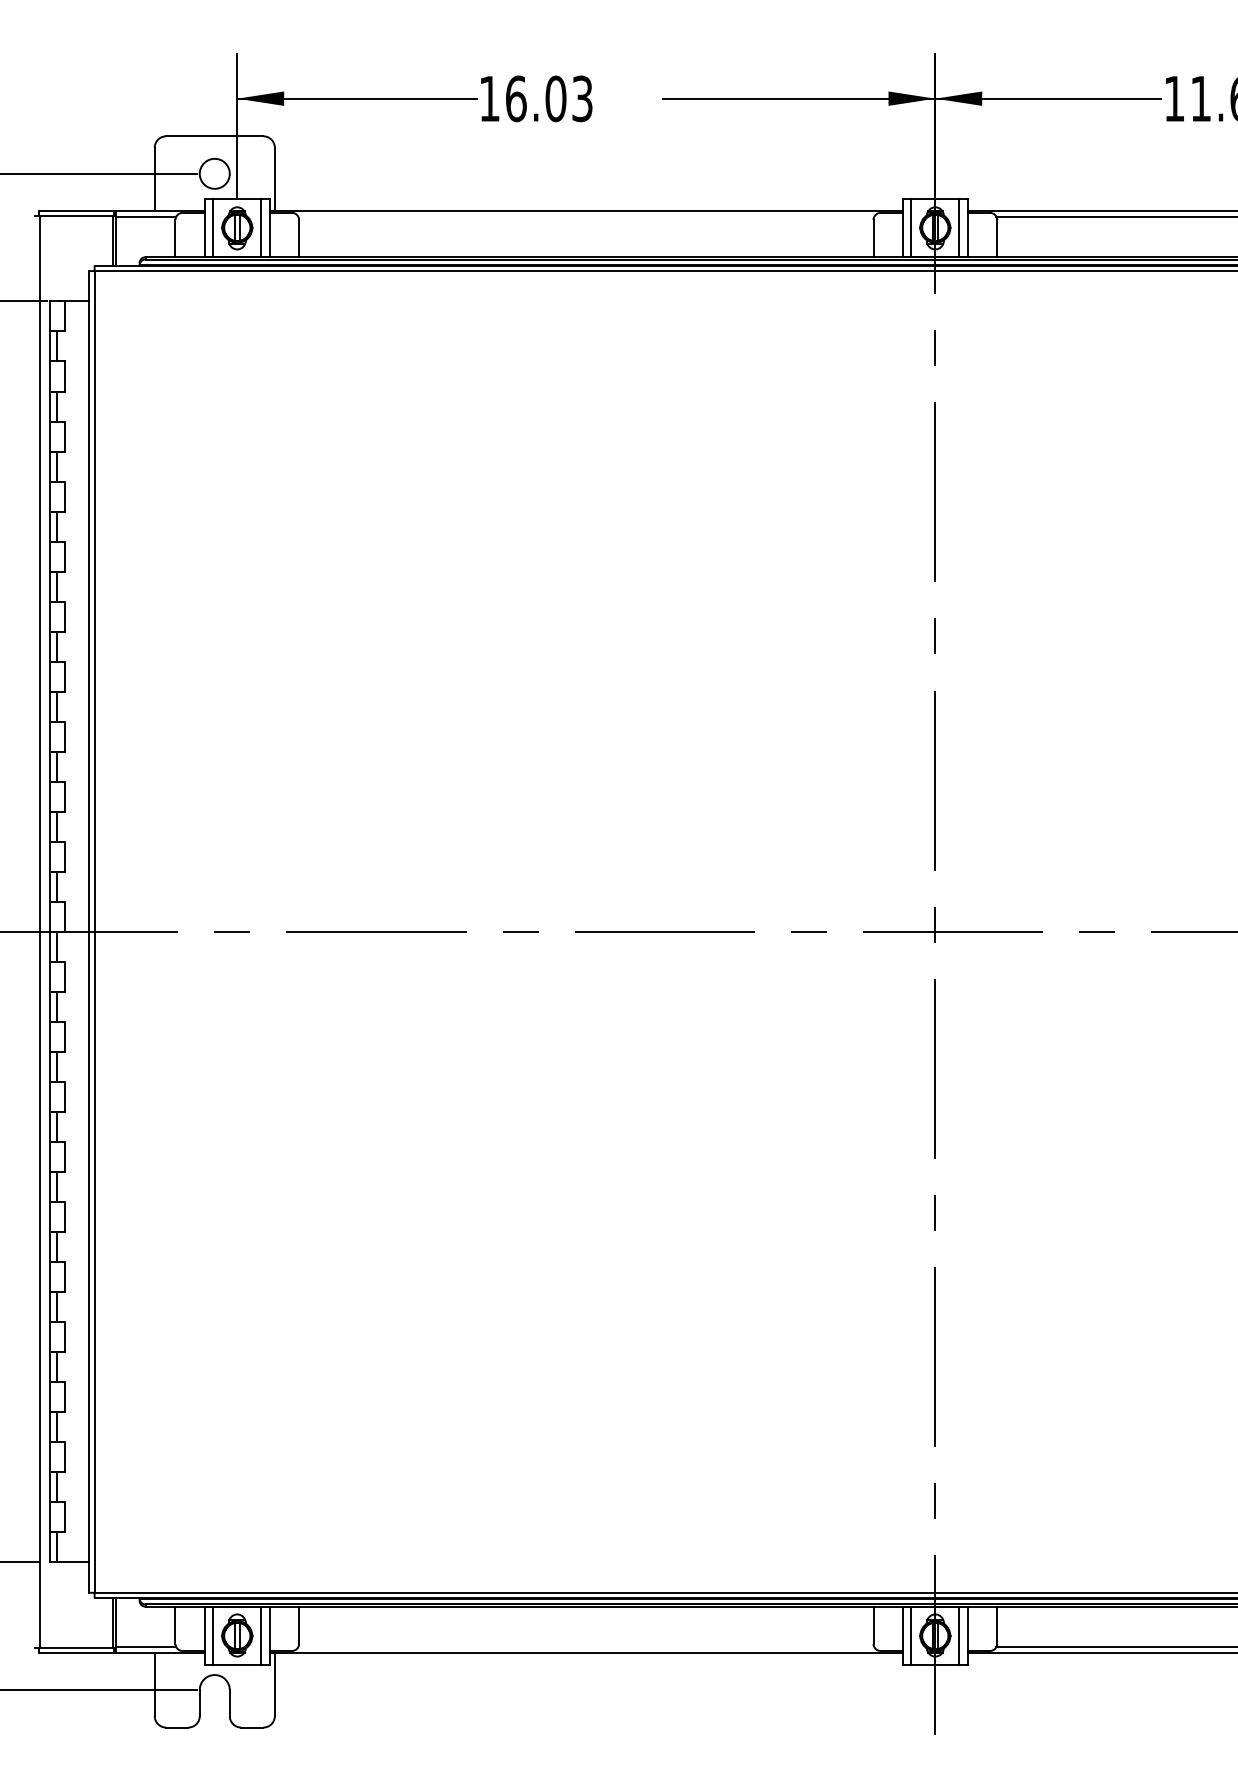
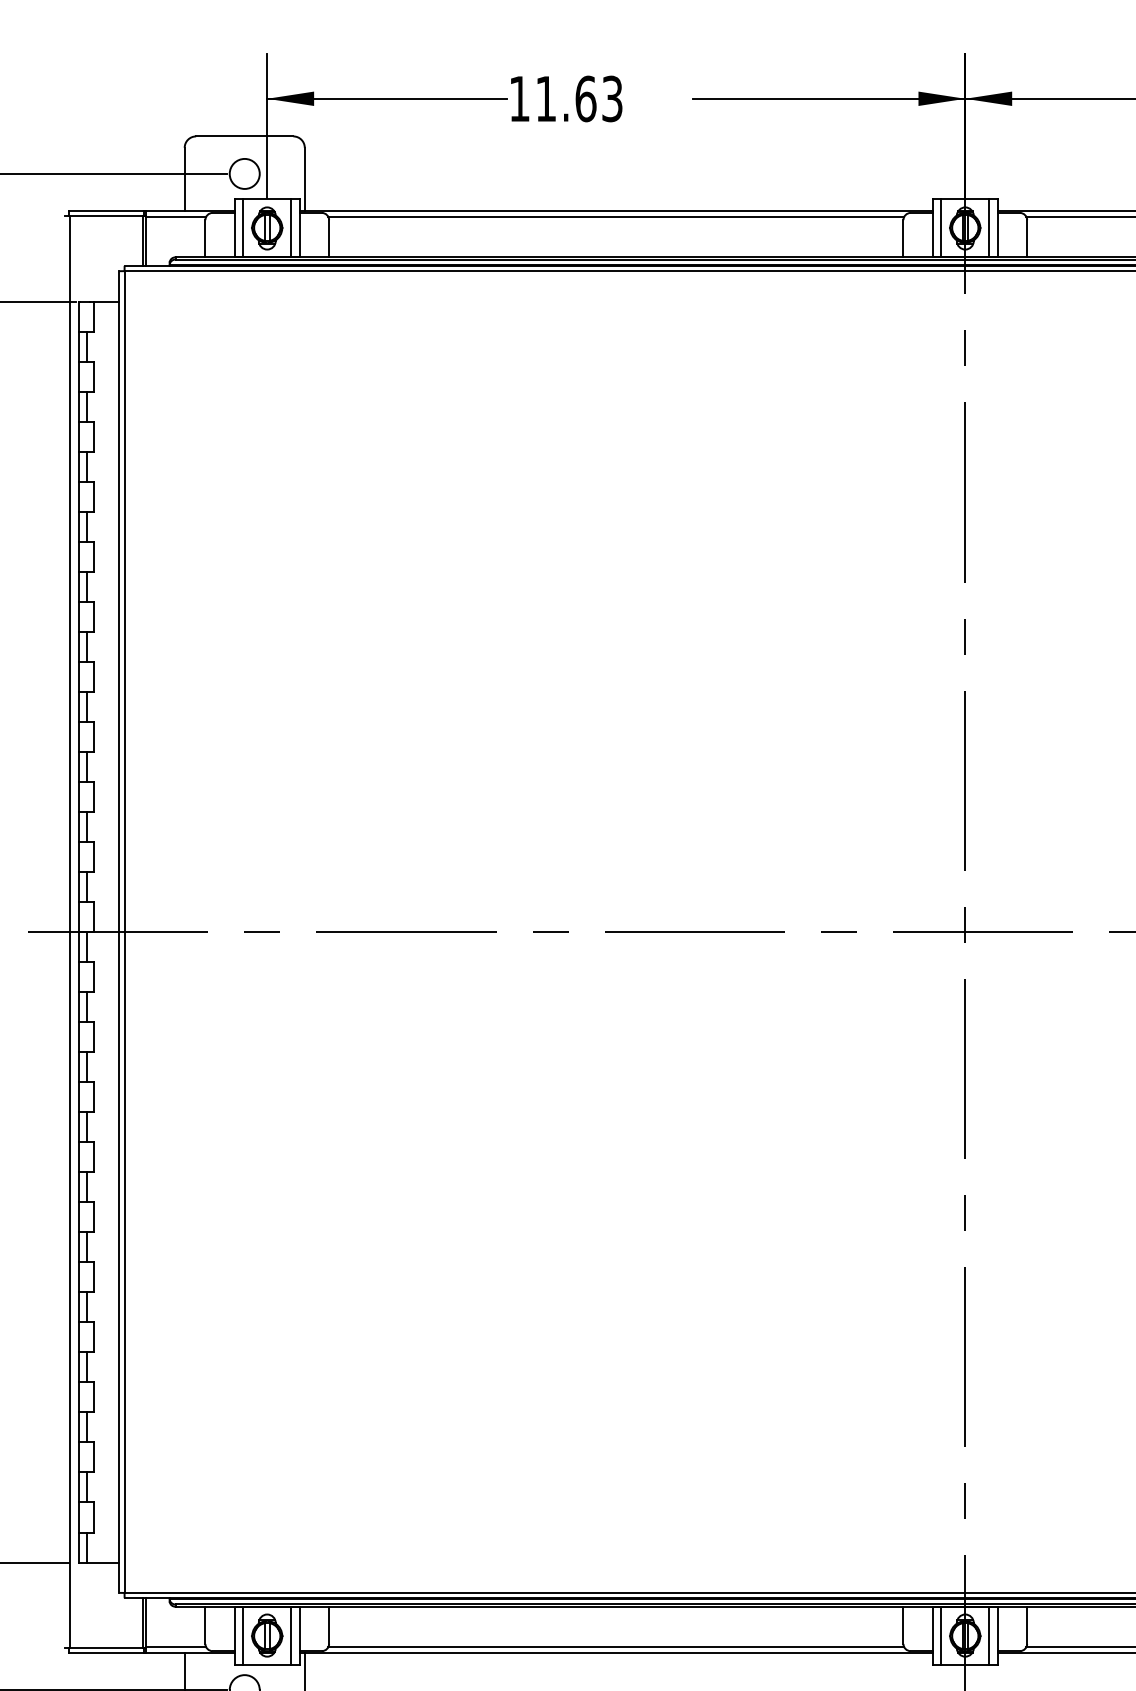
text: (536, 98) -> (566, 98), 16.03 -> 11.63
line: (586, 216) -> (616, 216), added
line: (586, 1647) -> (616, 1647), added

